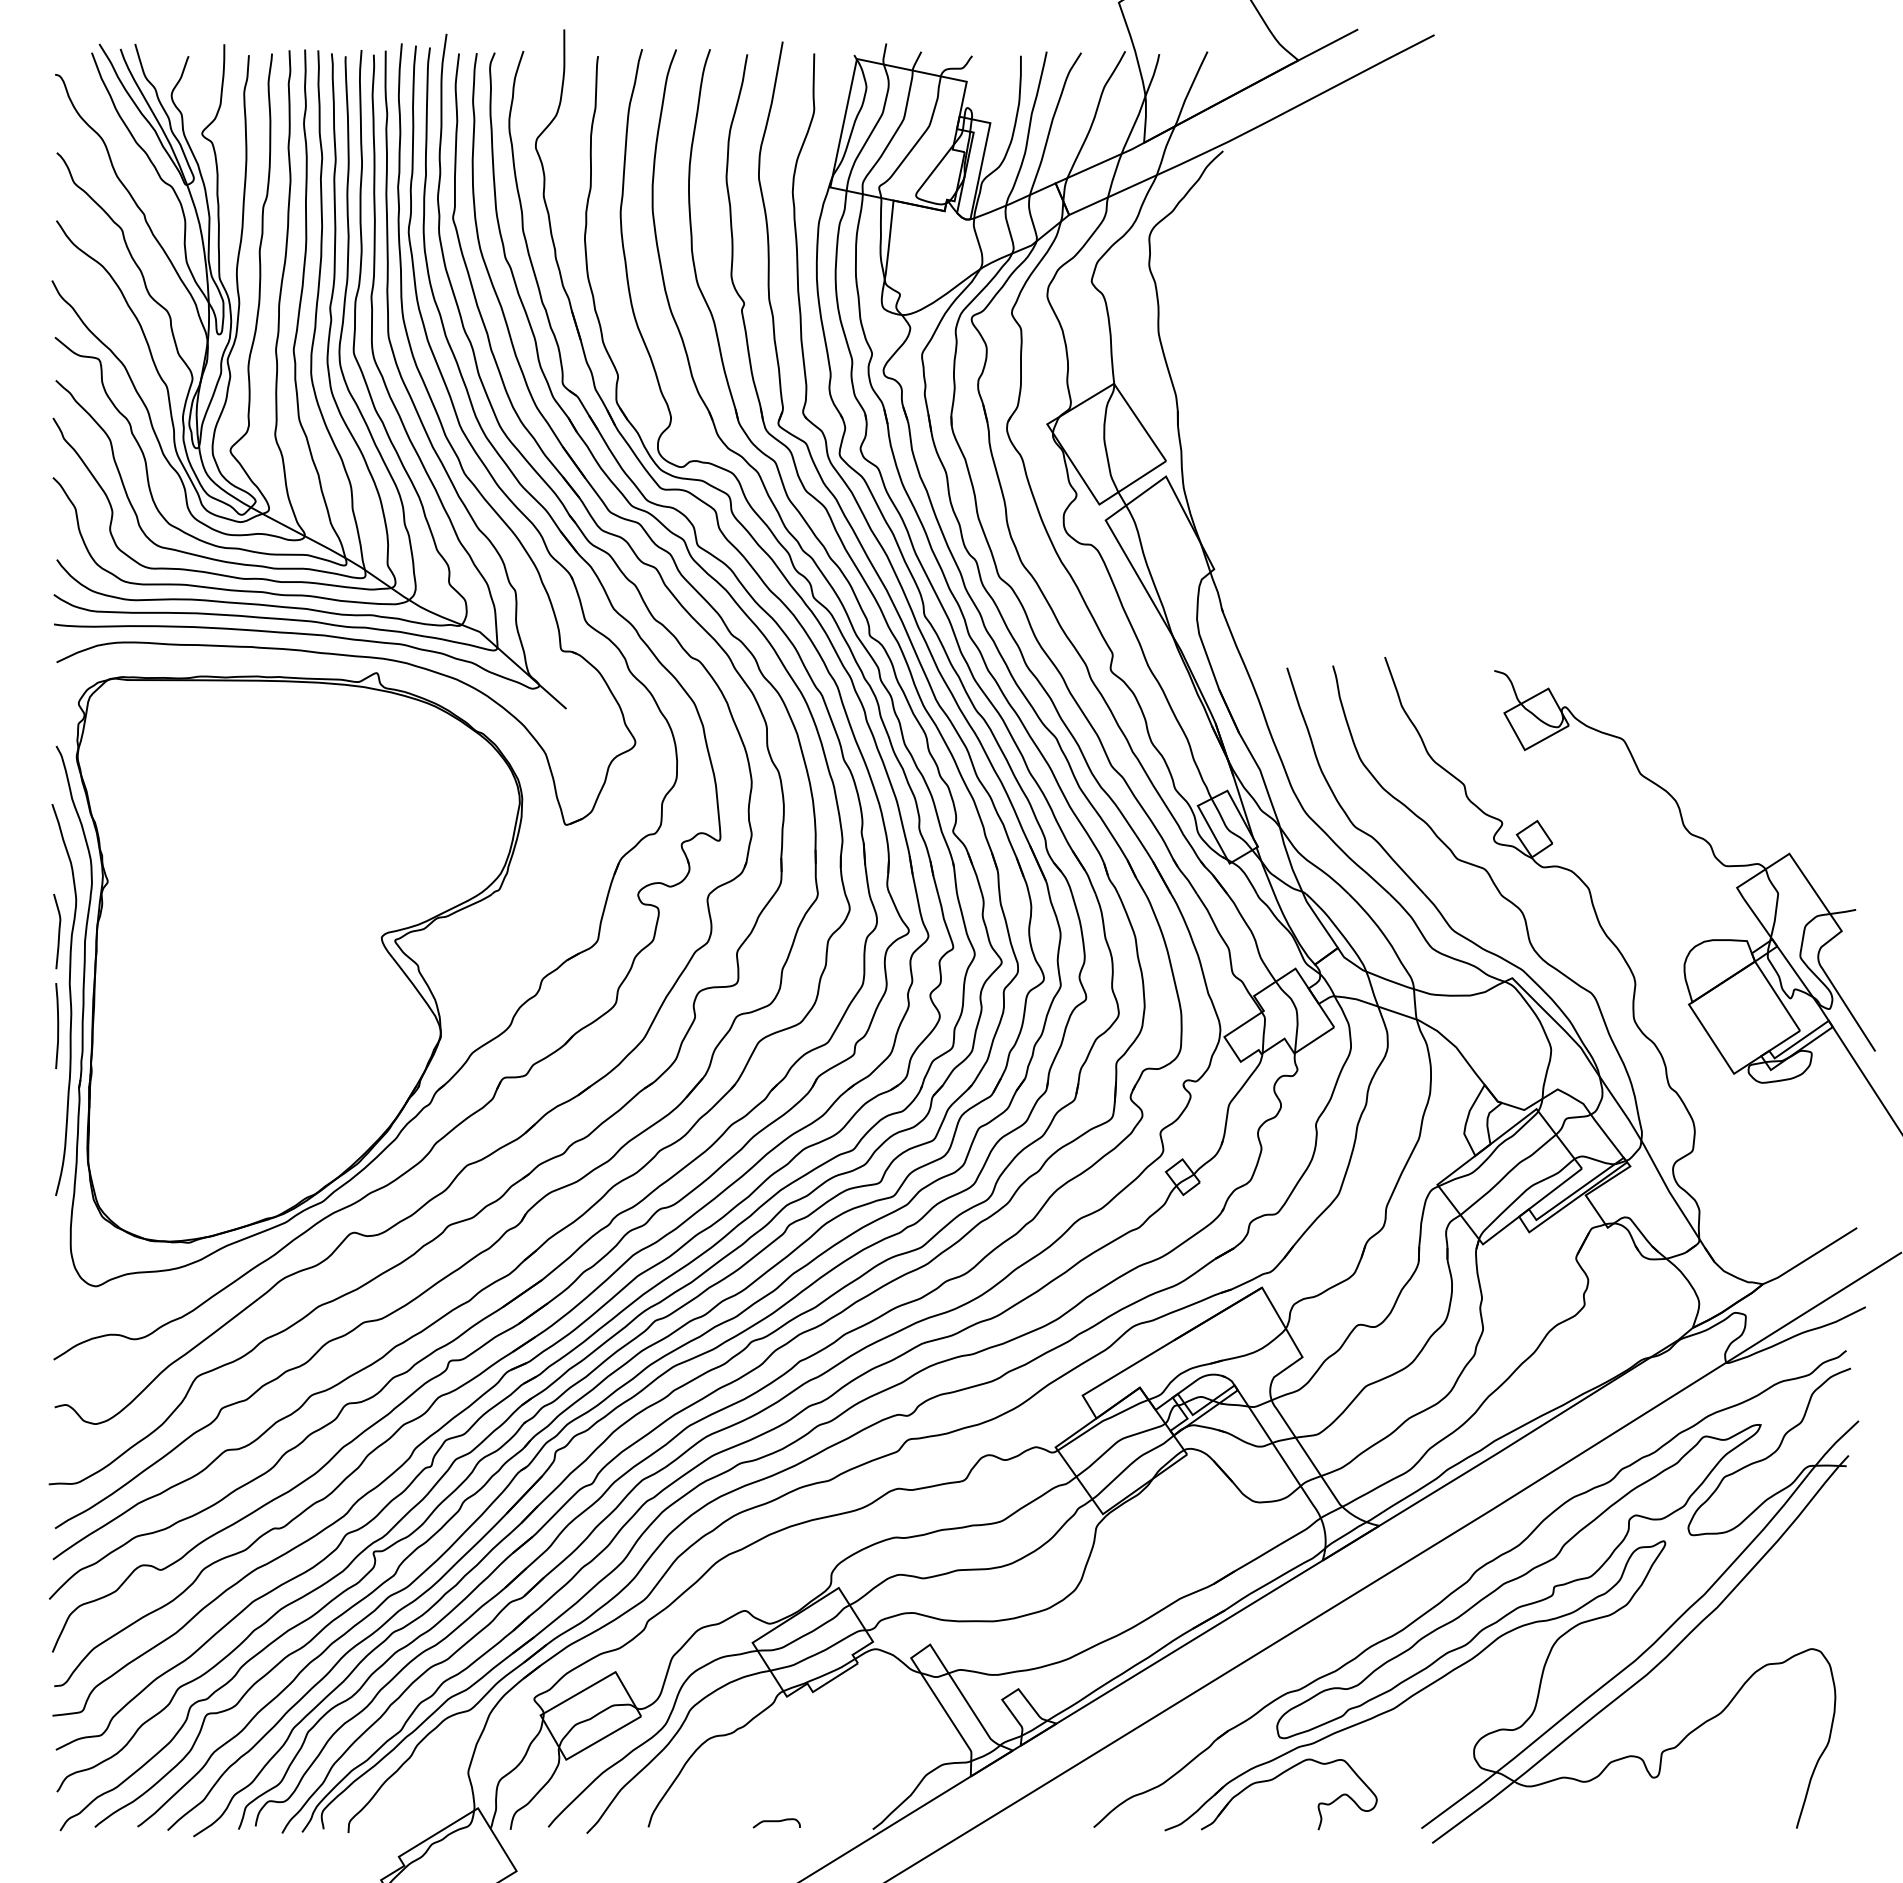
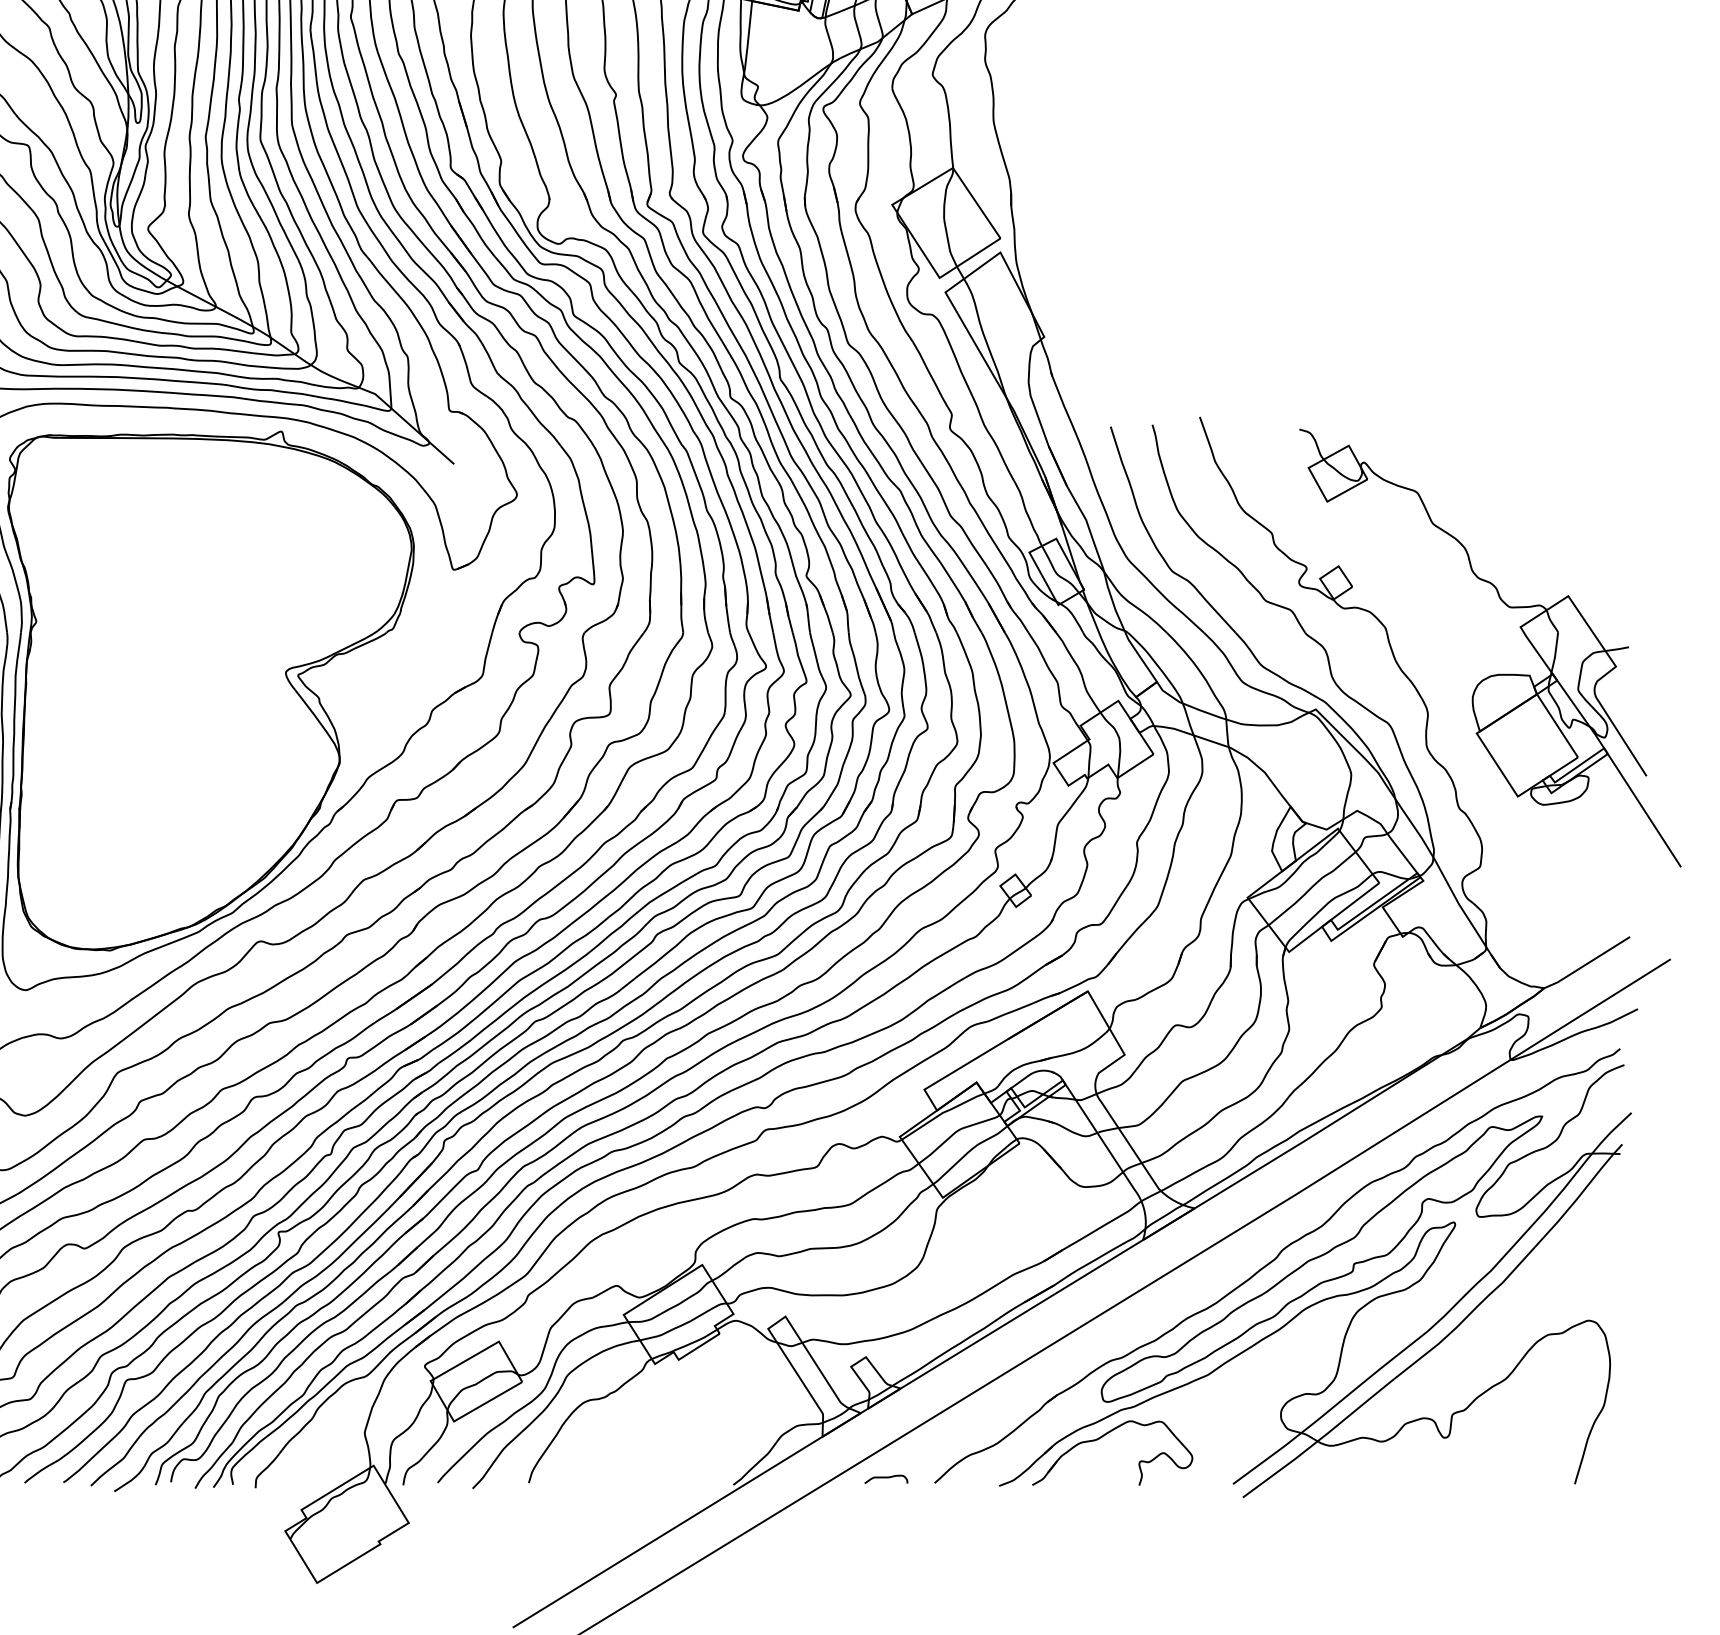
curve: (776, 1822) -> (886, 1478), moved

